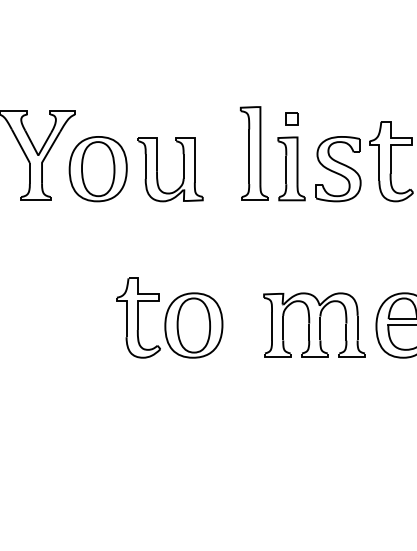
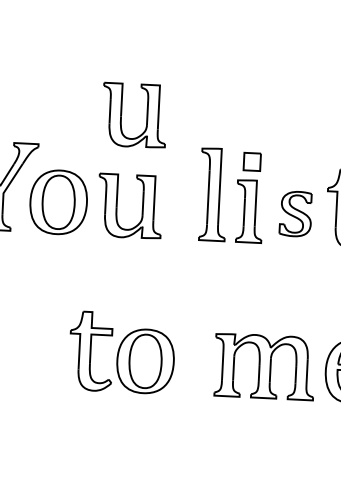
part: (157, 77) -> (121, 114), added
part: (291, 118) -> (251, 161), size x1.4
part: (338, 169) -> (295, 214), size x0.7

